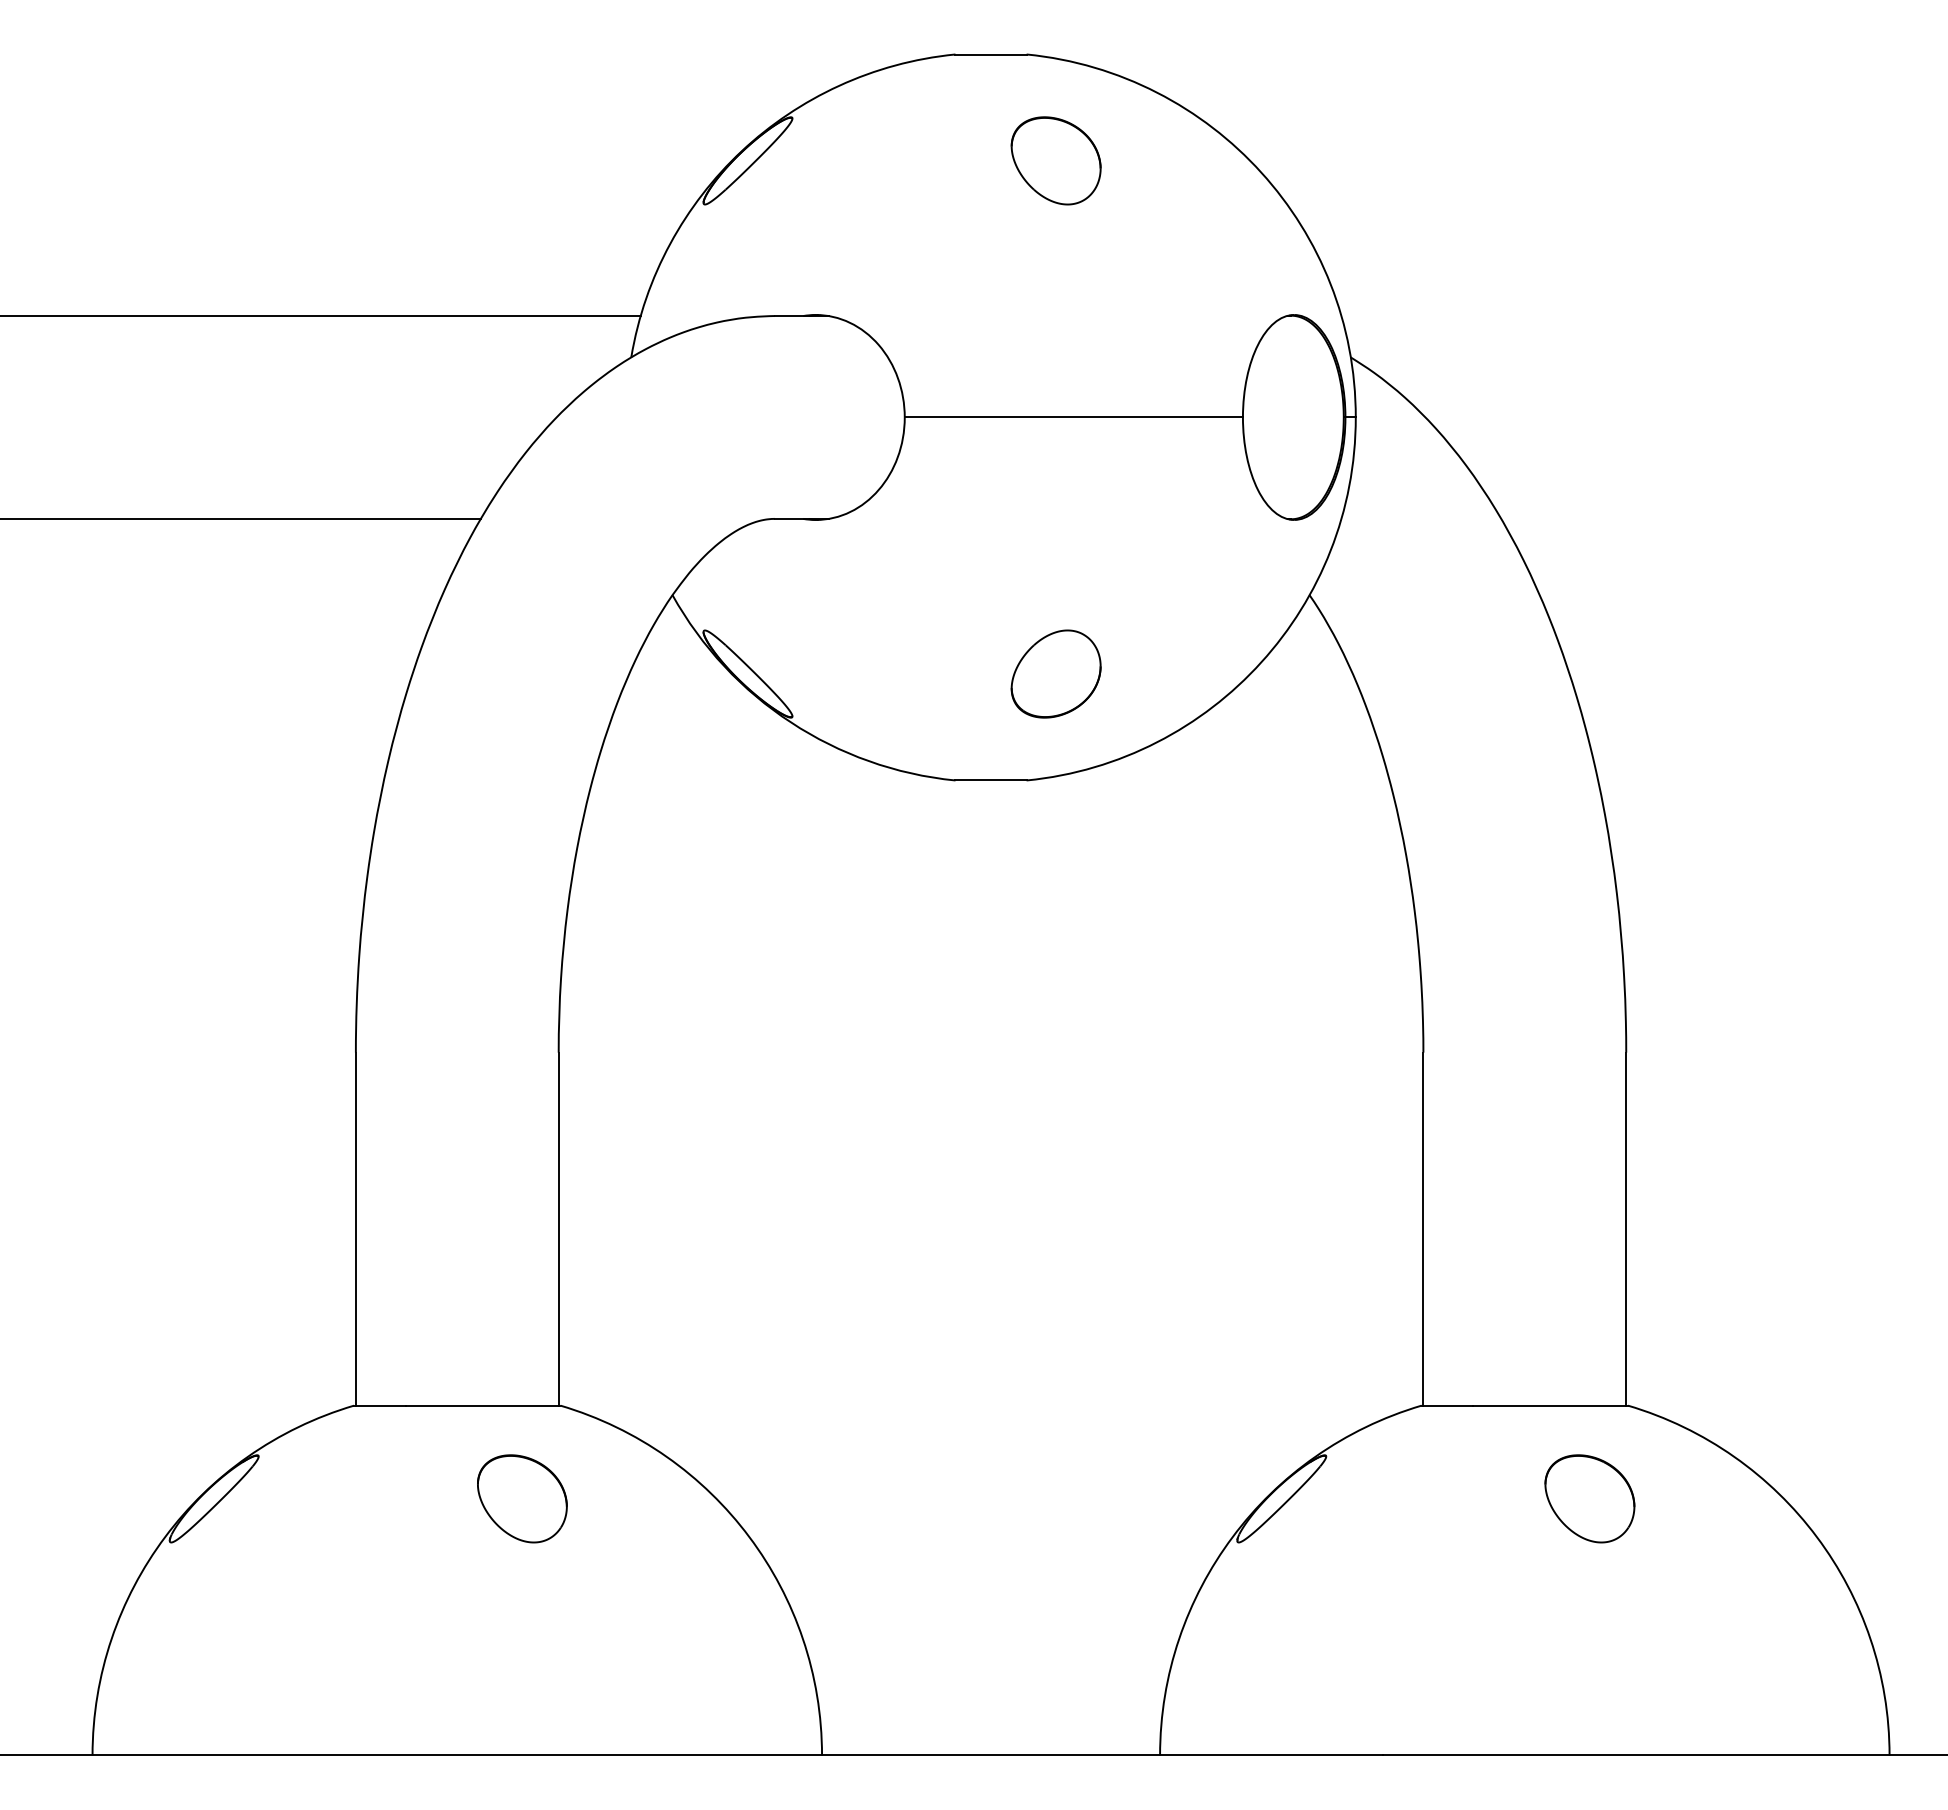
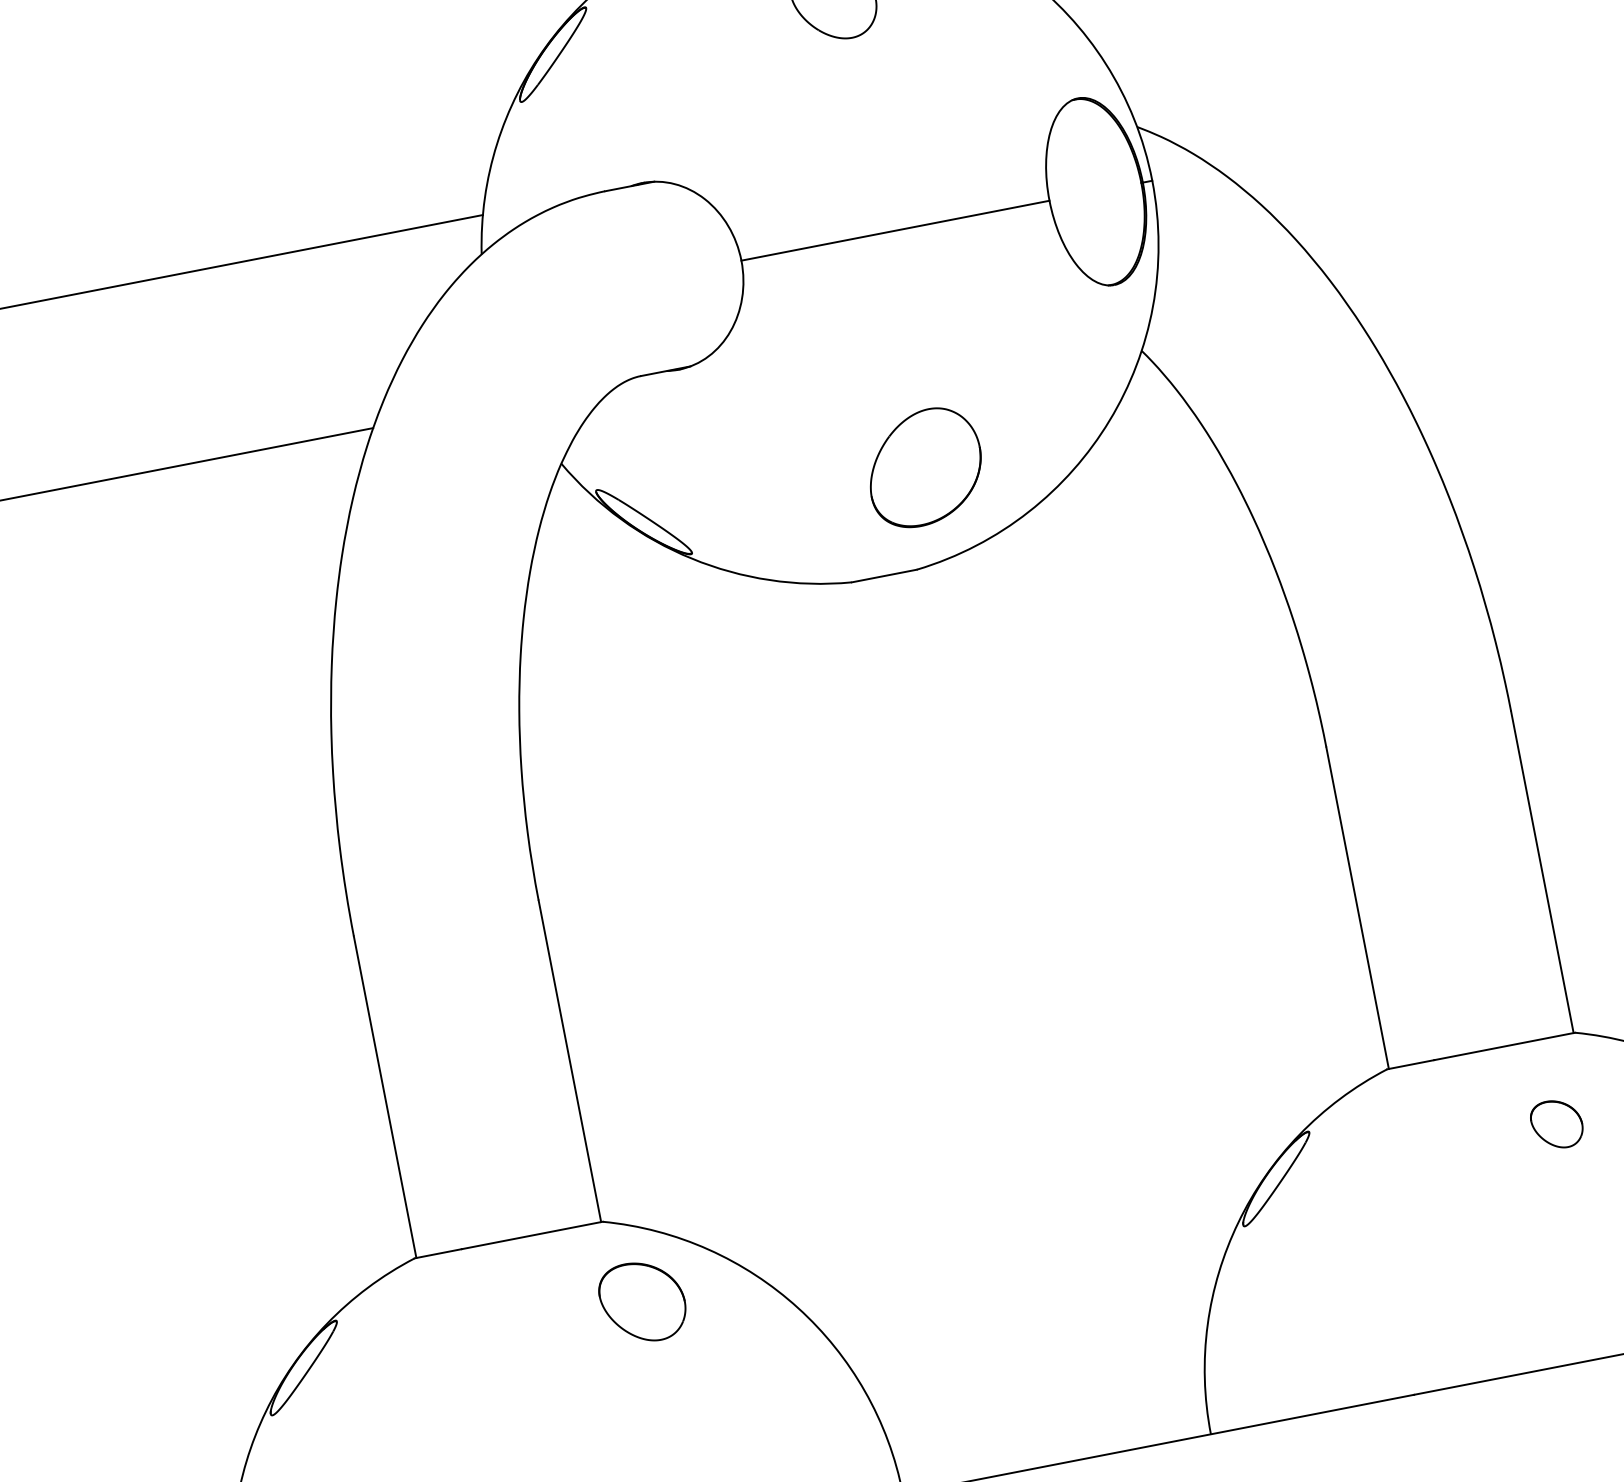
part: (1055, 673) -> (924, 467), size x1.4
part: (522, 1498) -> (642, 1301), moved
part: (1589, 1498) -> (1556, 1124), size x0.6

